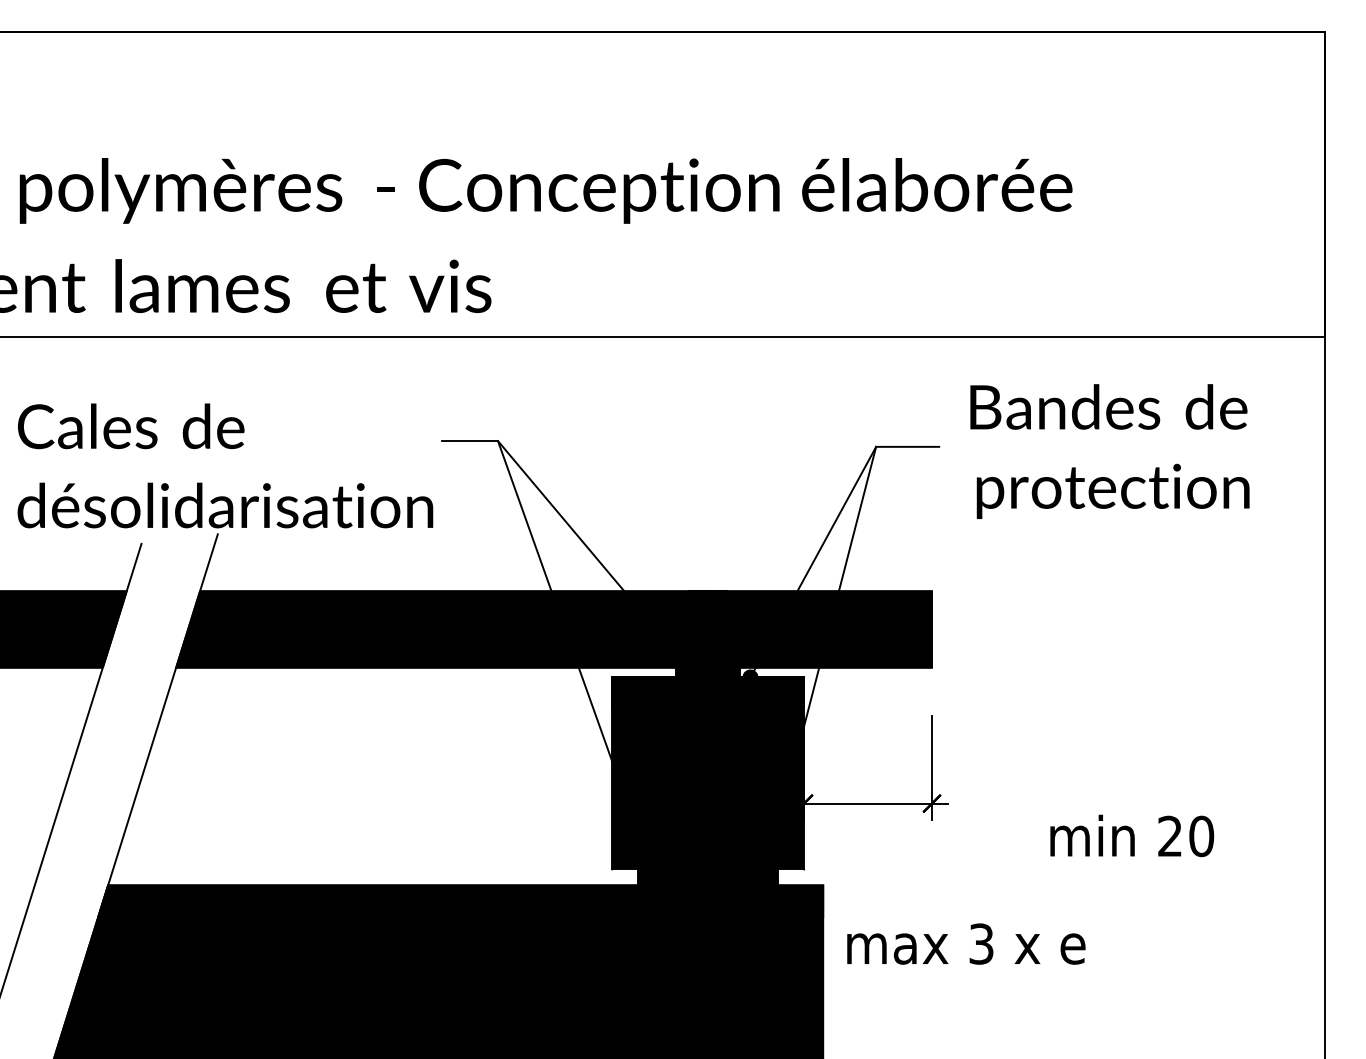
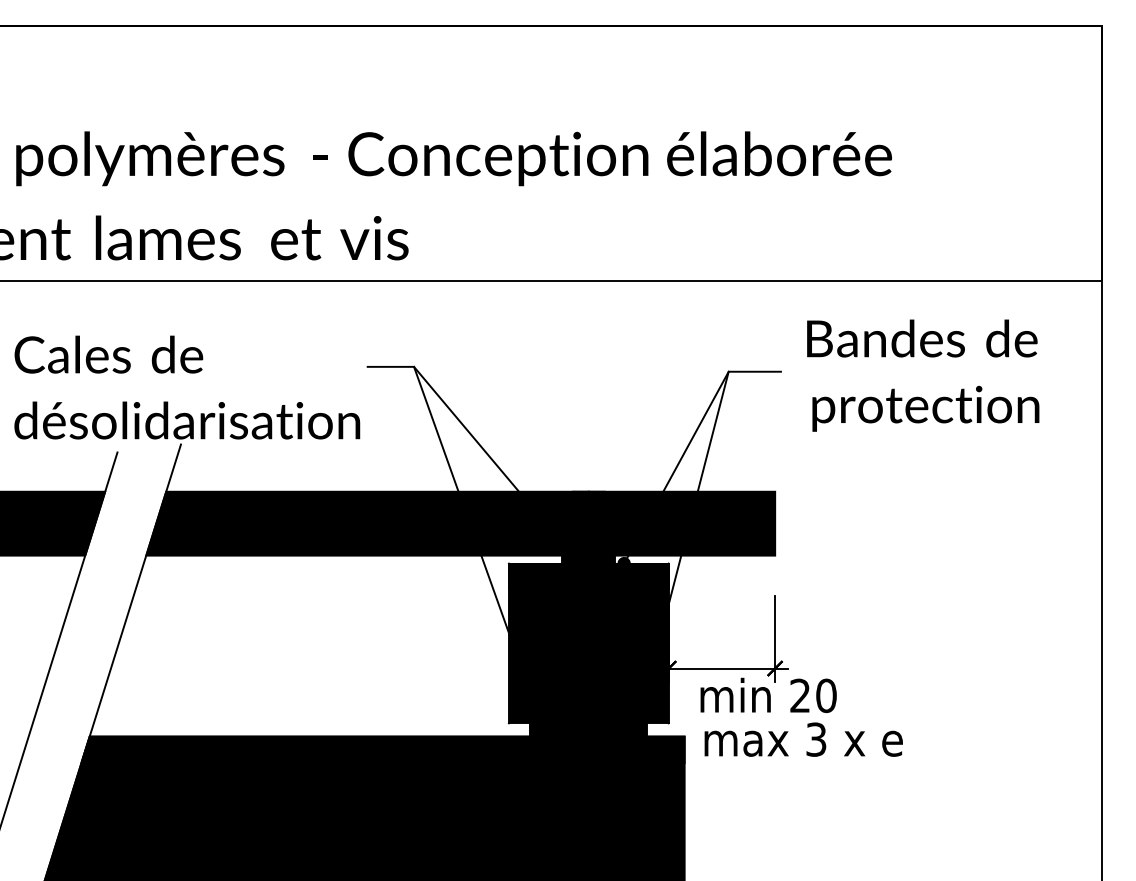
text: (1132, 835) -> (768, 695), moved
text: (966, 943) -> (803, 739), moved

